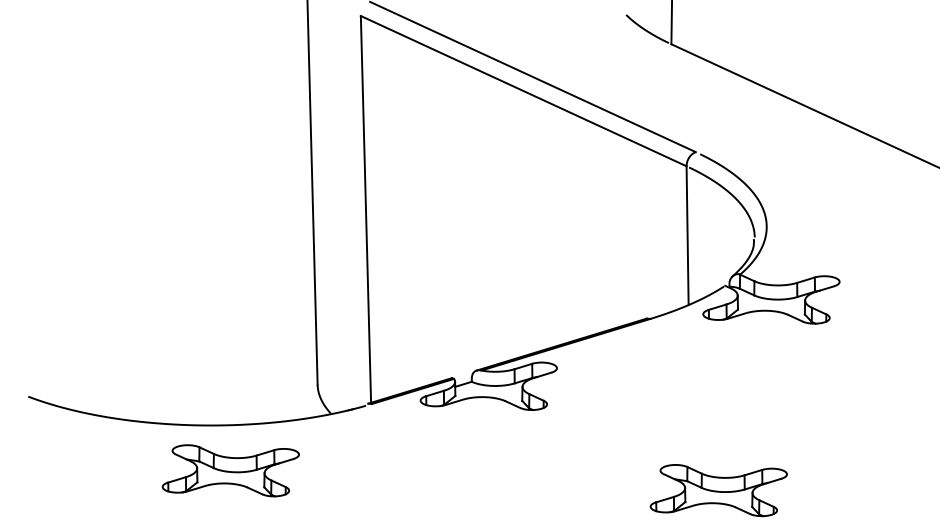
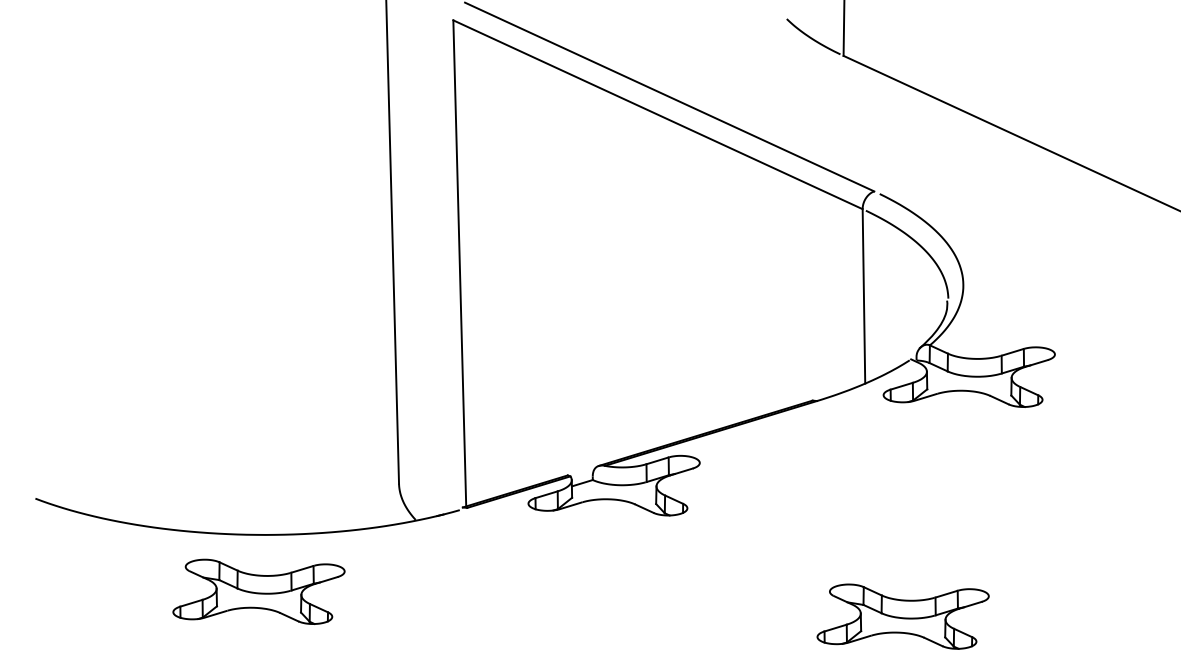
part: (230, 470) -> (258, 591), moved

